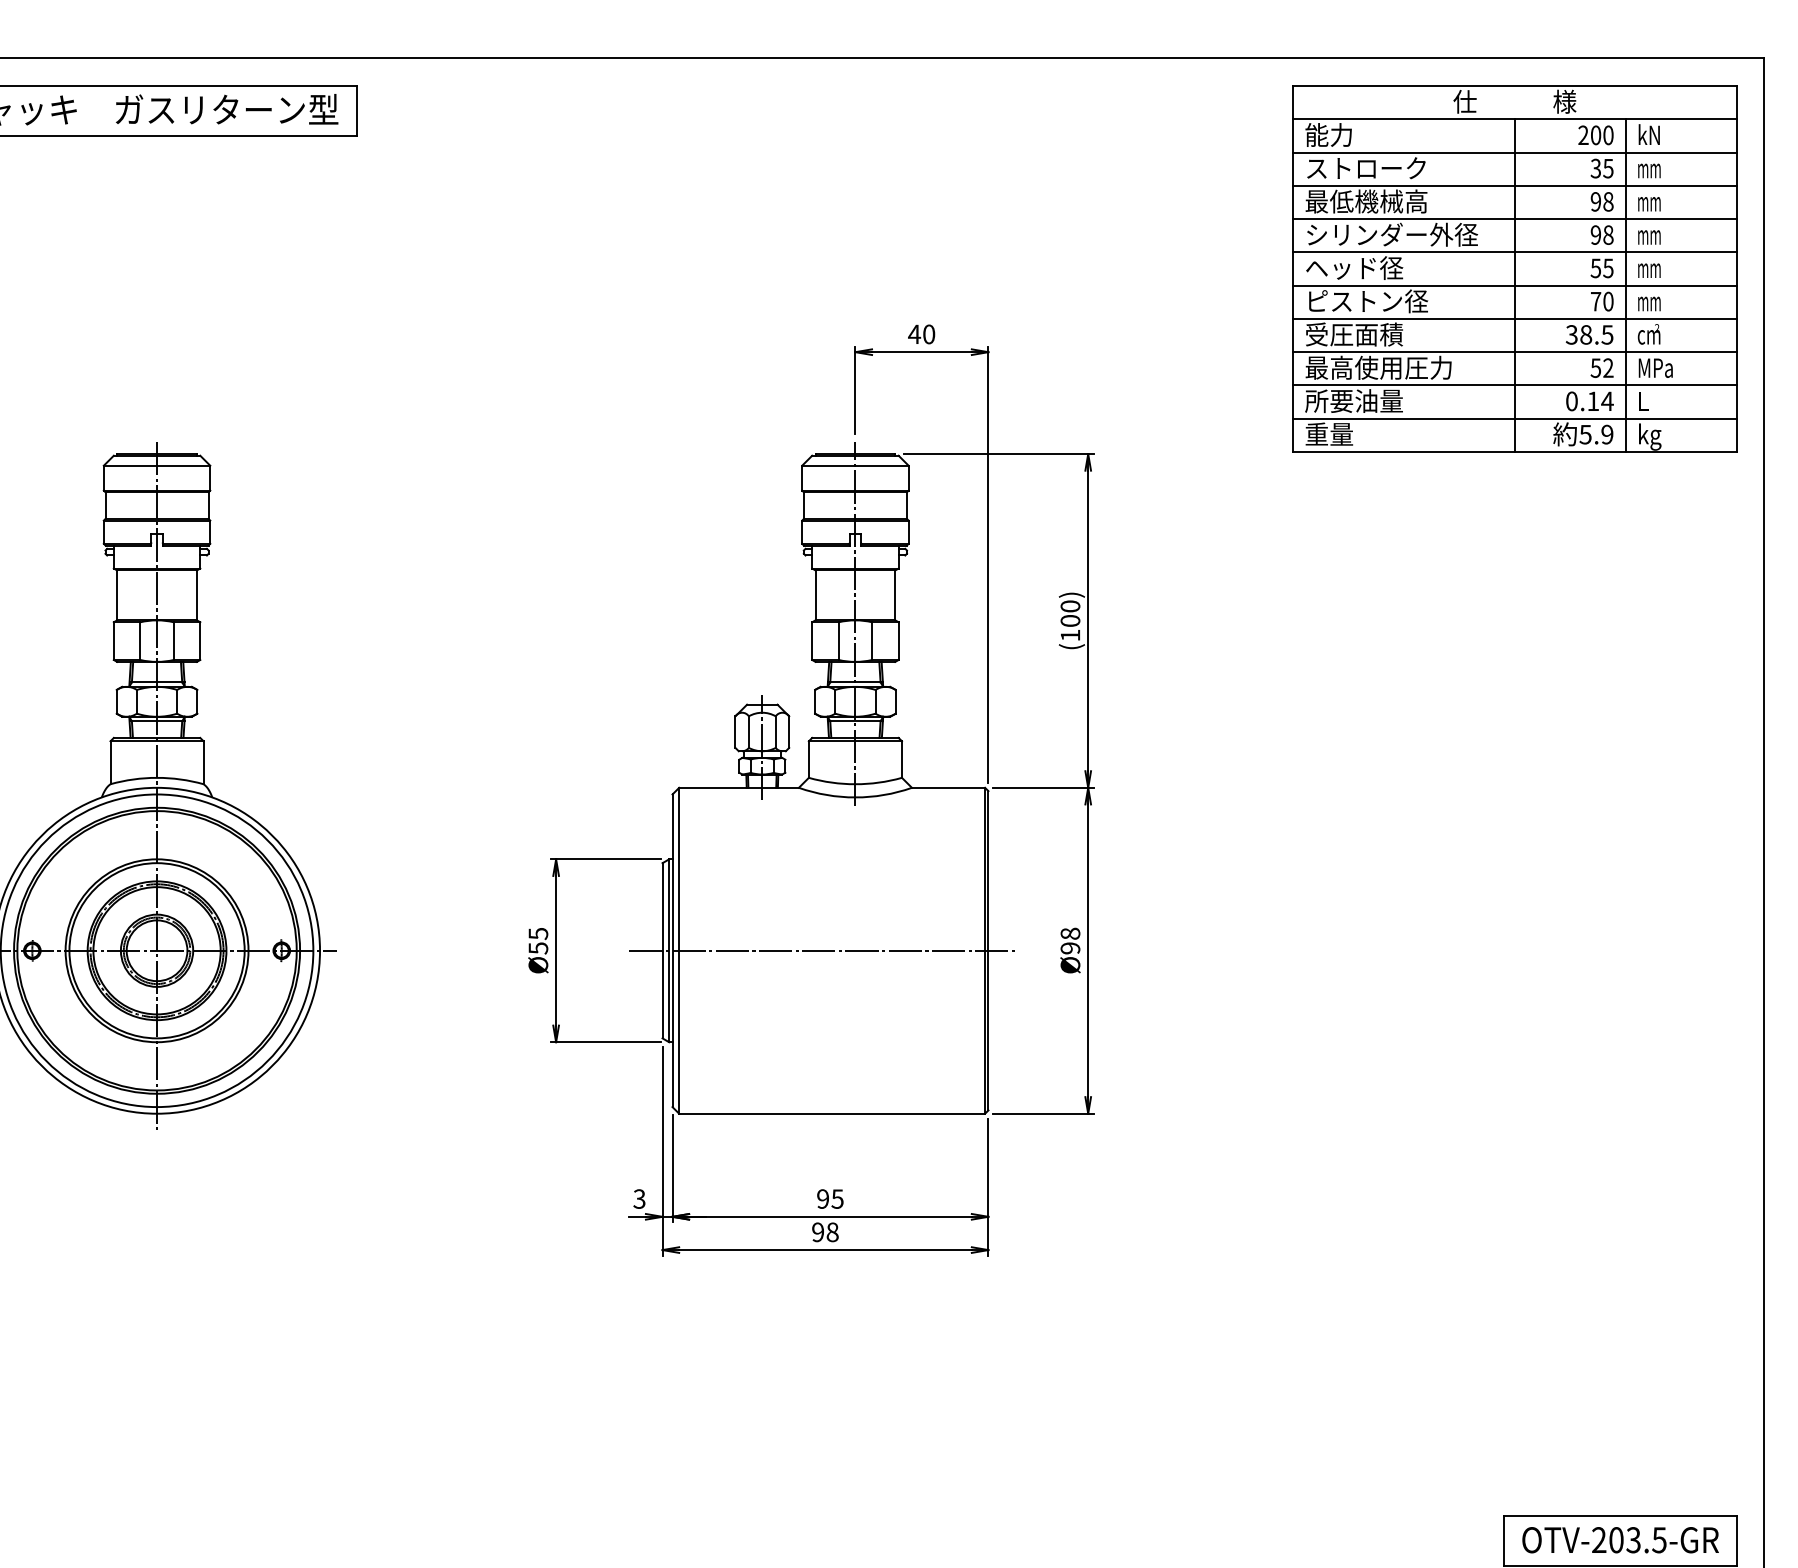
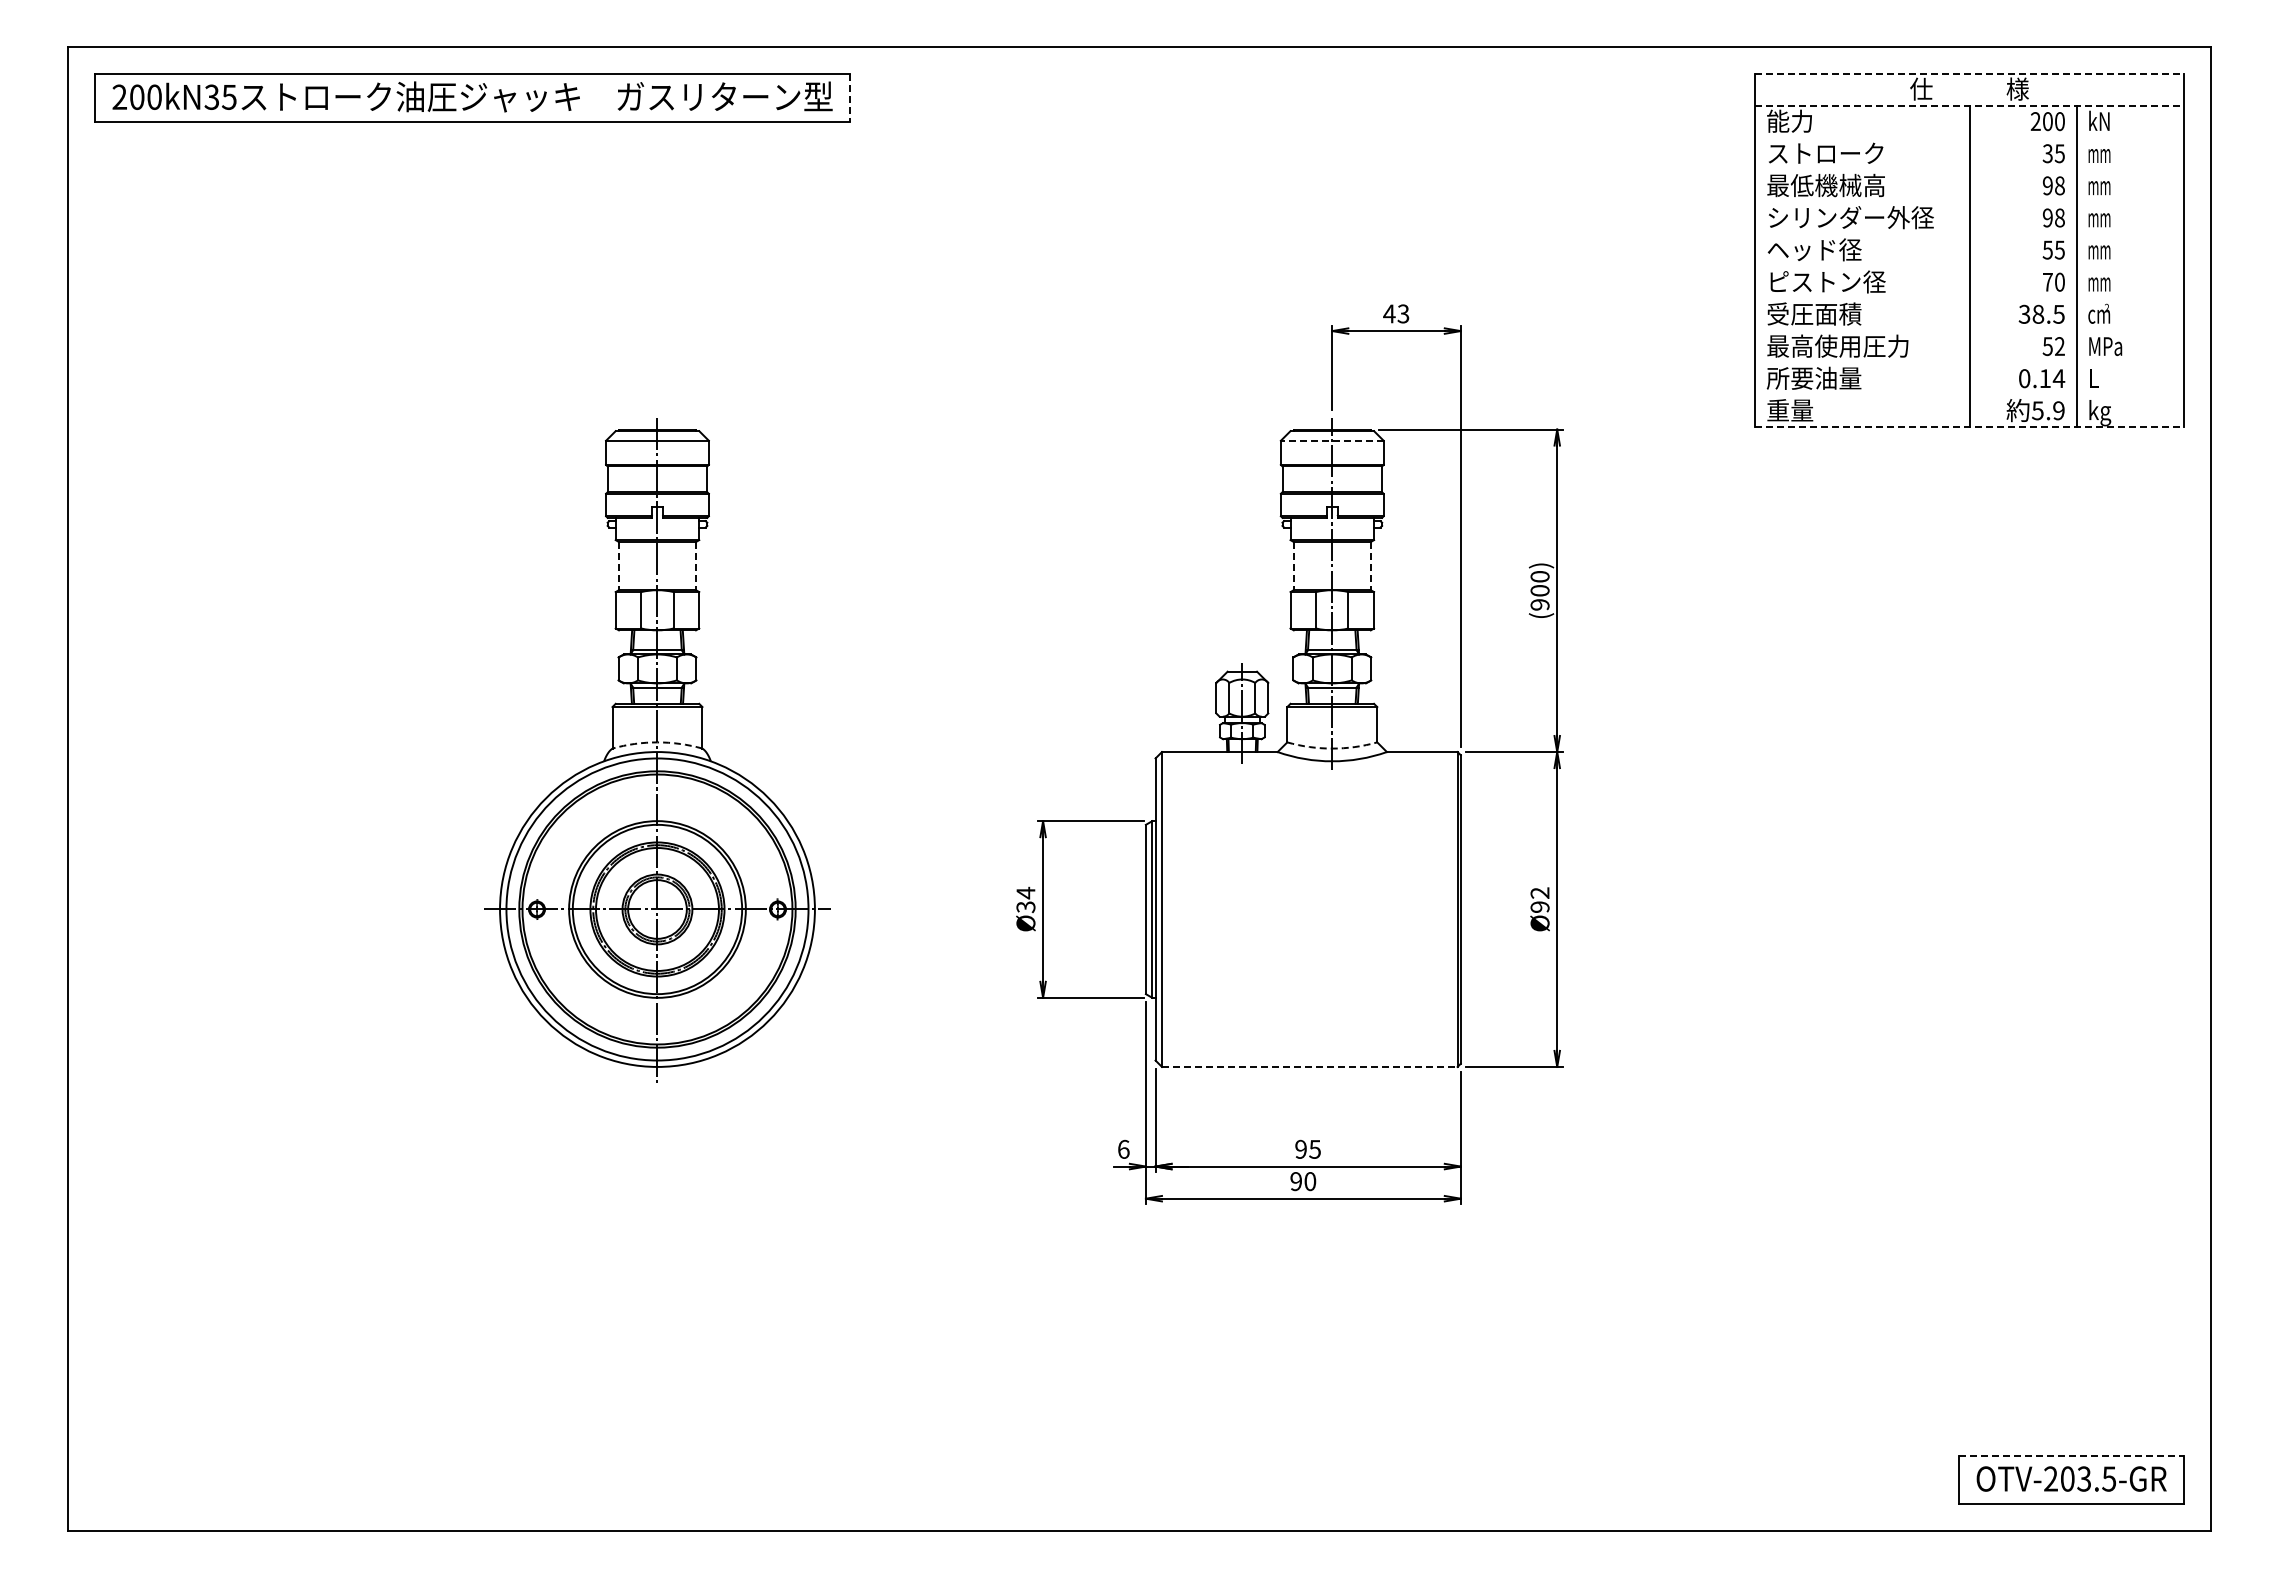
line: (1515, 86) -> (1970, 74), solid -> dashed
line: (356, 111) -> (850, 98), solid -> dashed
line: (1515, 119) -> (1970, 106), solid -> dashed
line: (1514, 152) -> (1969, 138), removed
line: (1514, 185) -> (1969, 170), removed
line: (1514, 219) -> (1969, 202), removed
line: (1514, 252) -> (1969, 234), removed
line: (1514, 285) -> (1969, 266), removed
line: (1514, 318) -> (1969, 298), removed
text: (929, 333) -> (1403, 313), 40 -> 43
line: (1514, 352) -> (1969, 331), removed
line: (1514, 385) -> (1969, 363), removed
line: (1514, 418) -> (1969, 395), removed
line: (1515, 451) -> (1970, 427), solid -> dashed
line: (854, 465) -> (1331, 440), solid -> dashed
line: (116, 595) -> (618, 566), solid -> dashed
line: (197, 595) -> (696, 566), solid -> dashed
line: (815, 595) -> (1293, 566), solid -> dashed
line: (894, 595) -> (1370, 566), solid -> dashed
text: (1069, 635) -> (1539, 604), (100) -> (900)
arc: (157, 777) -> (657, 742), solid -> dashed
arc: (855, 784) -> (1332, 748), solid -> dashed
text: (1069, 933) -> (1539, 892), Ø98 -> Ø92
text: (537, 940) -> (1025, 899), Ø55 -> Ø34
line: (823, 950) -> (1301, 909), removed
line: (831, 1113) -> (1309, 1066), solid -> dashed
text: (639, 1198) -> (1123, 1148), 3 -> 6
text: (832, 1232) -> (1310, 1181), 98 -> 90
line: (1620, 1515) -> (2071, 1455), solid -> dashed

